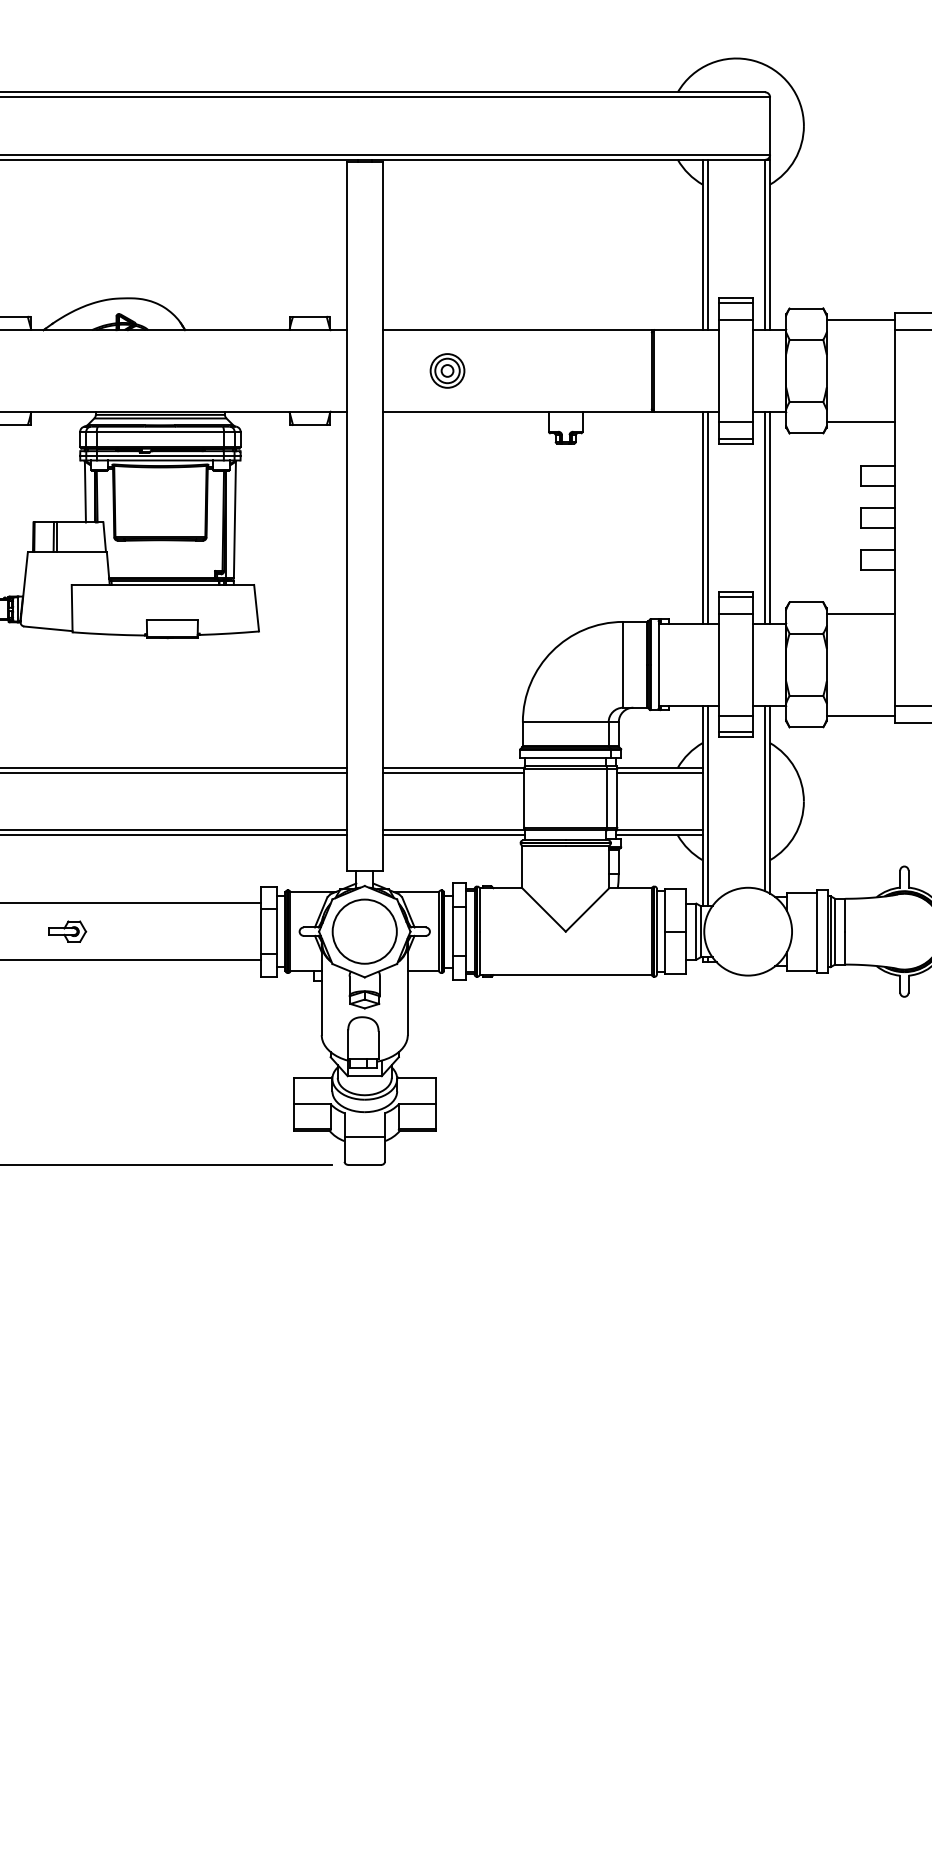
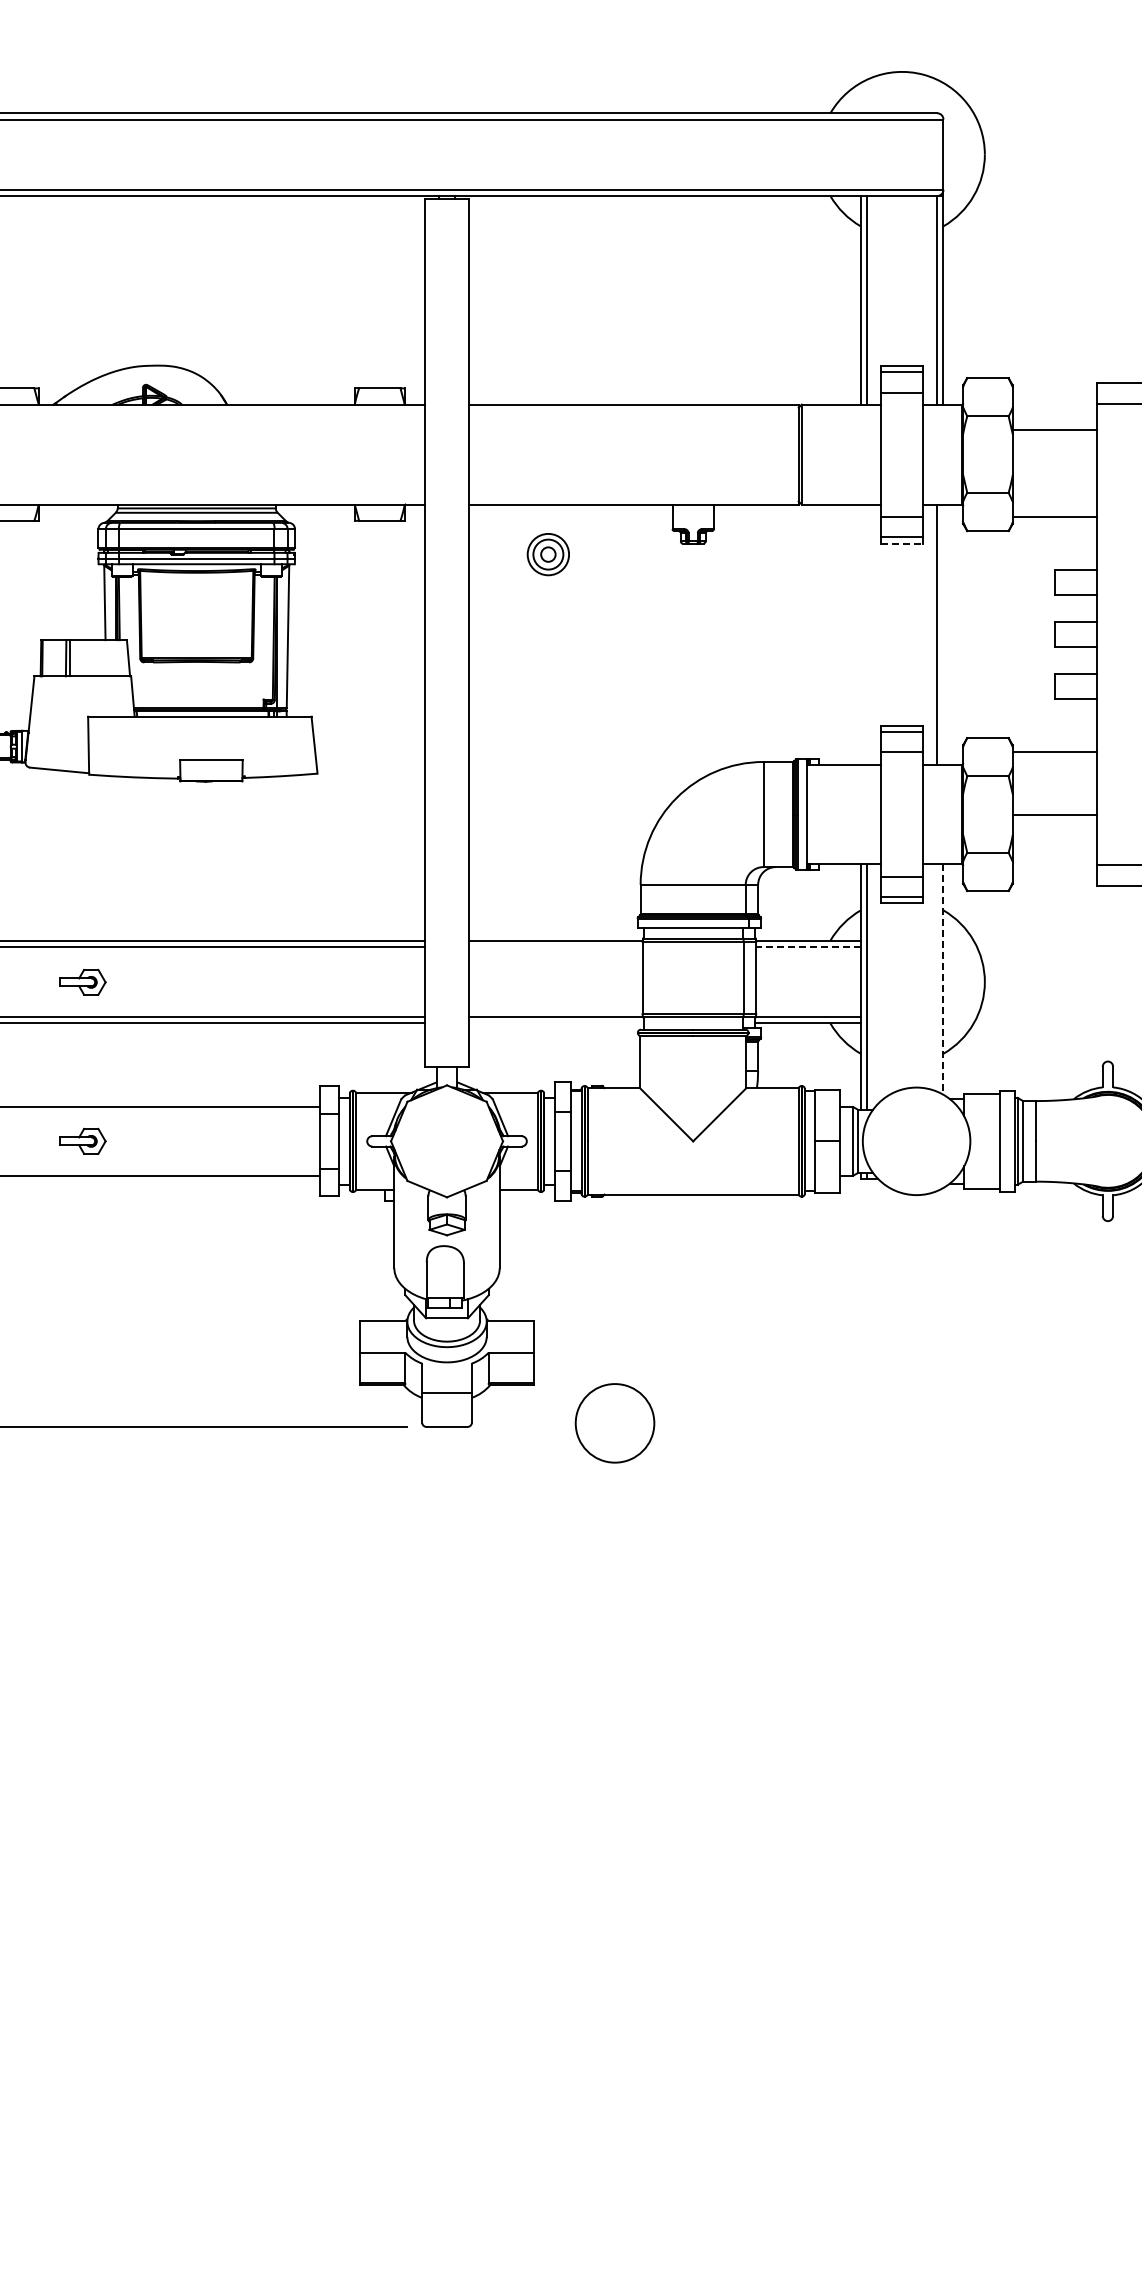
line: (860, 320) -> (1054, 430), moved
part: (446, 370) -> (547, 554), moved
line: (736, 443) -> (902, 543), solid -> dashed
line: (702, 517) -> (860, 634), removed
line: (707, 517) -> (866, 634), removed
line: (770, 517) -> (943, 634), removed
line: (860, 715) -> (1054, 814), moved
line: (453, 772) -> (555, 946), removed
line: (659, 772) -> (808, 946), solid -> dashed
line: (765, 797) -> (937, 977), removed
line: (770, 800) -> (943, 980), solid -> dashed
part: (67, 801) -> (82, 981), added
line: (454, 835) -> (556, 1023), removed
circle: (364, 931) -> (614, 1423), moved

